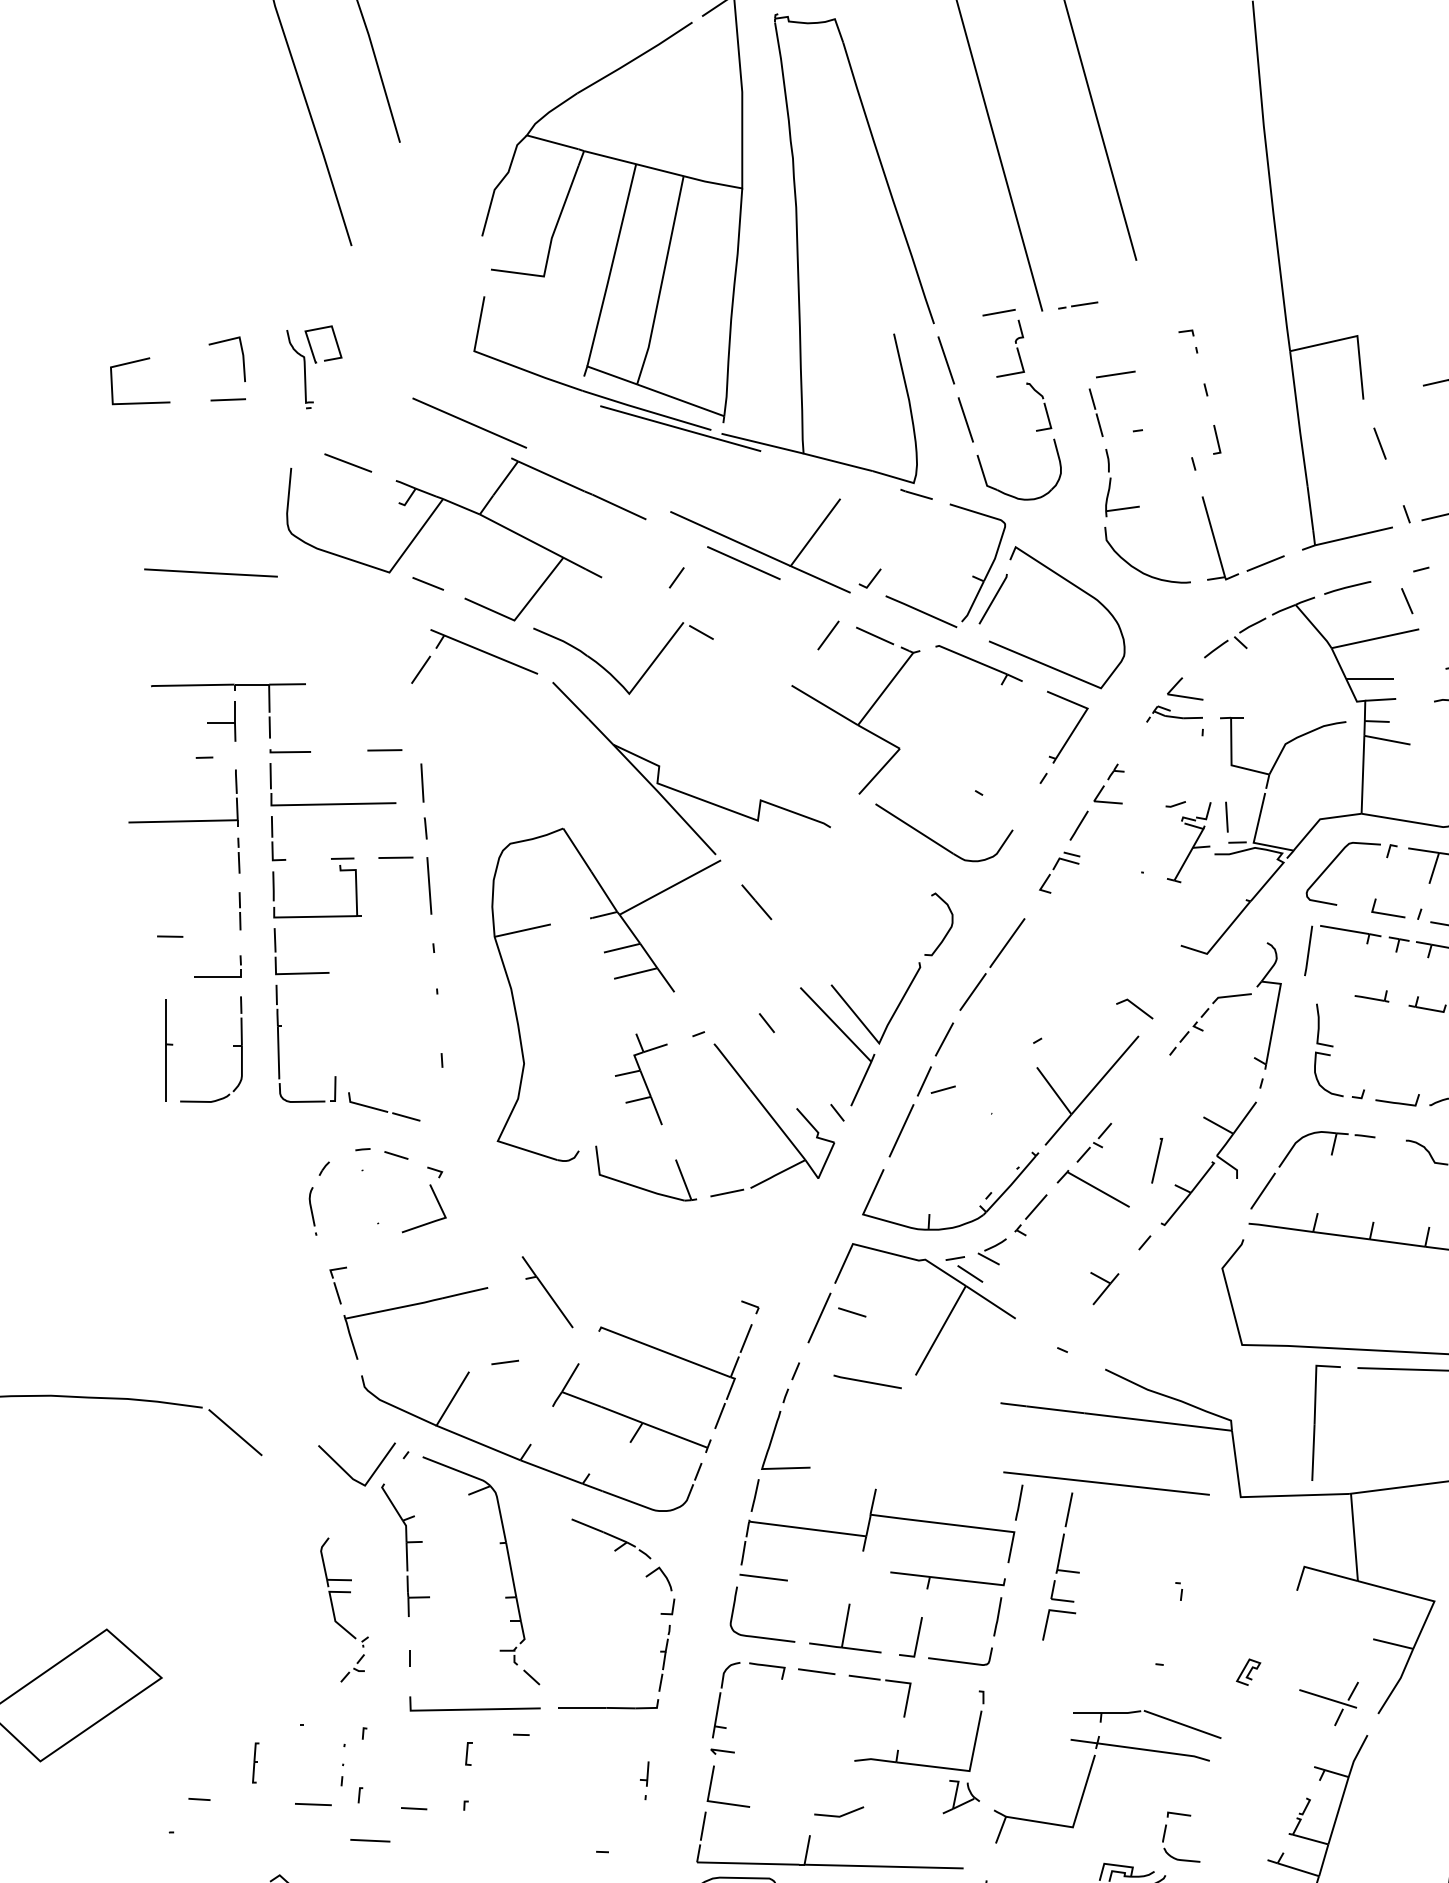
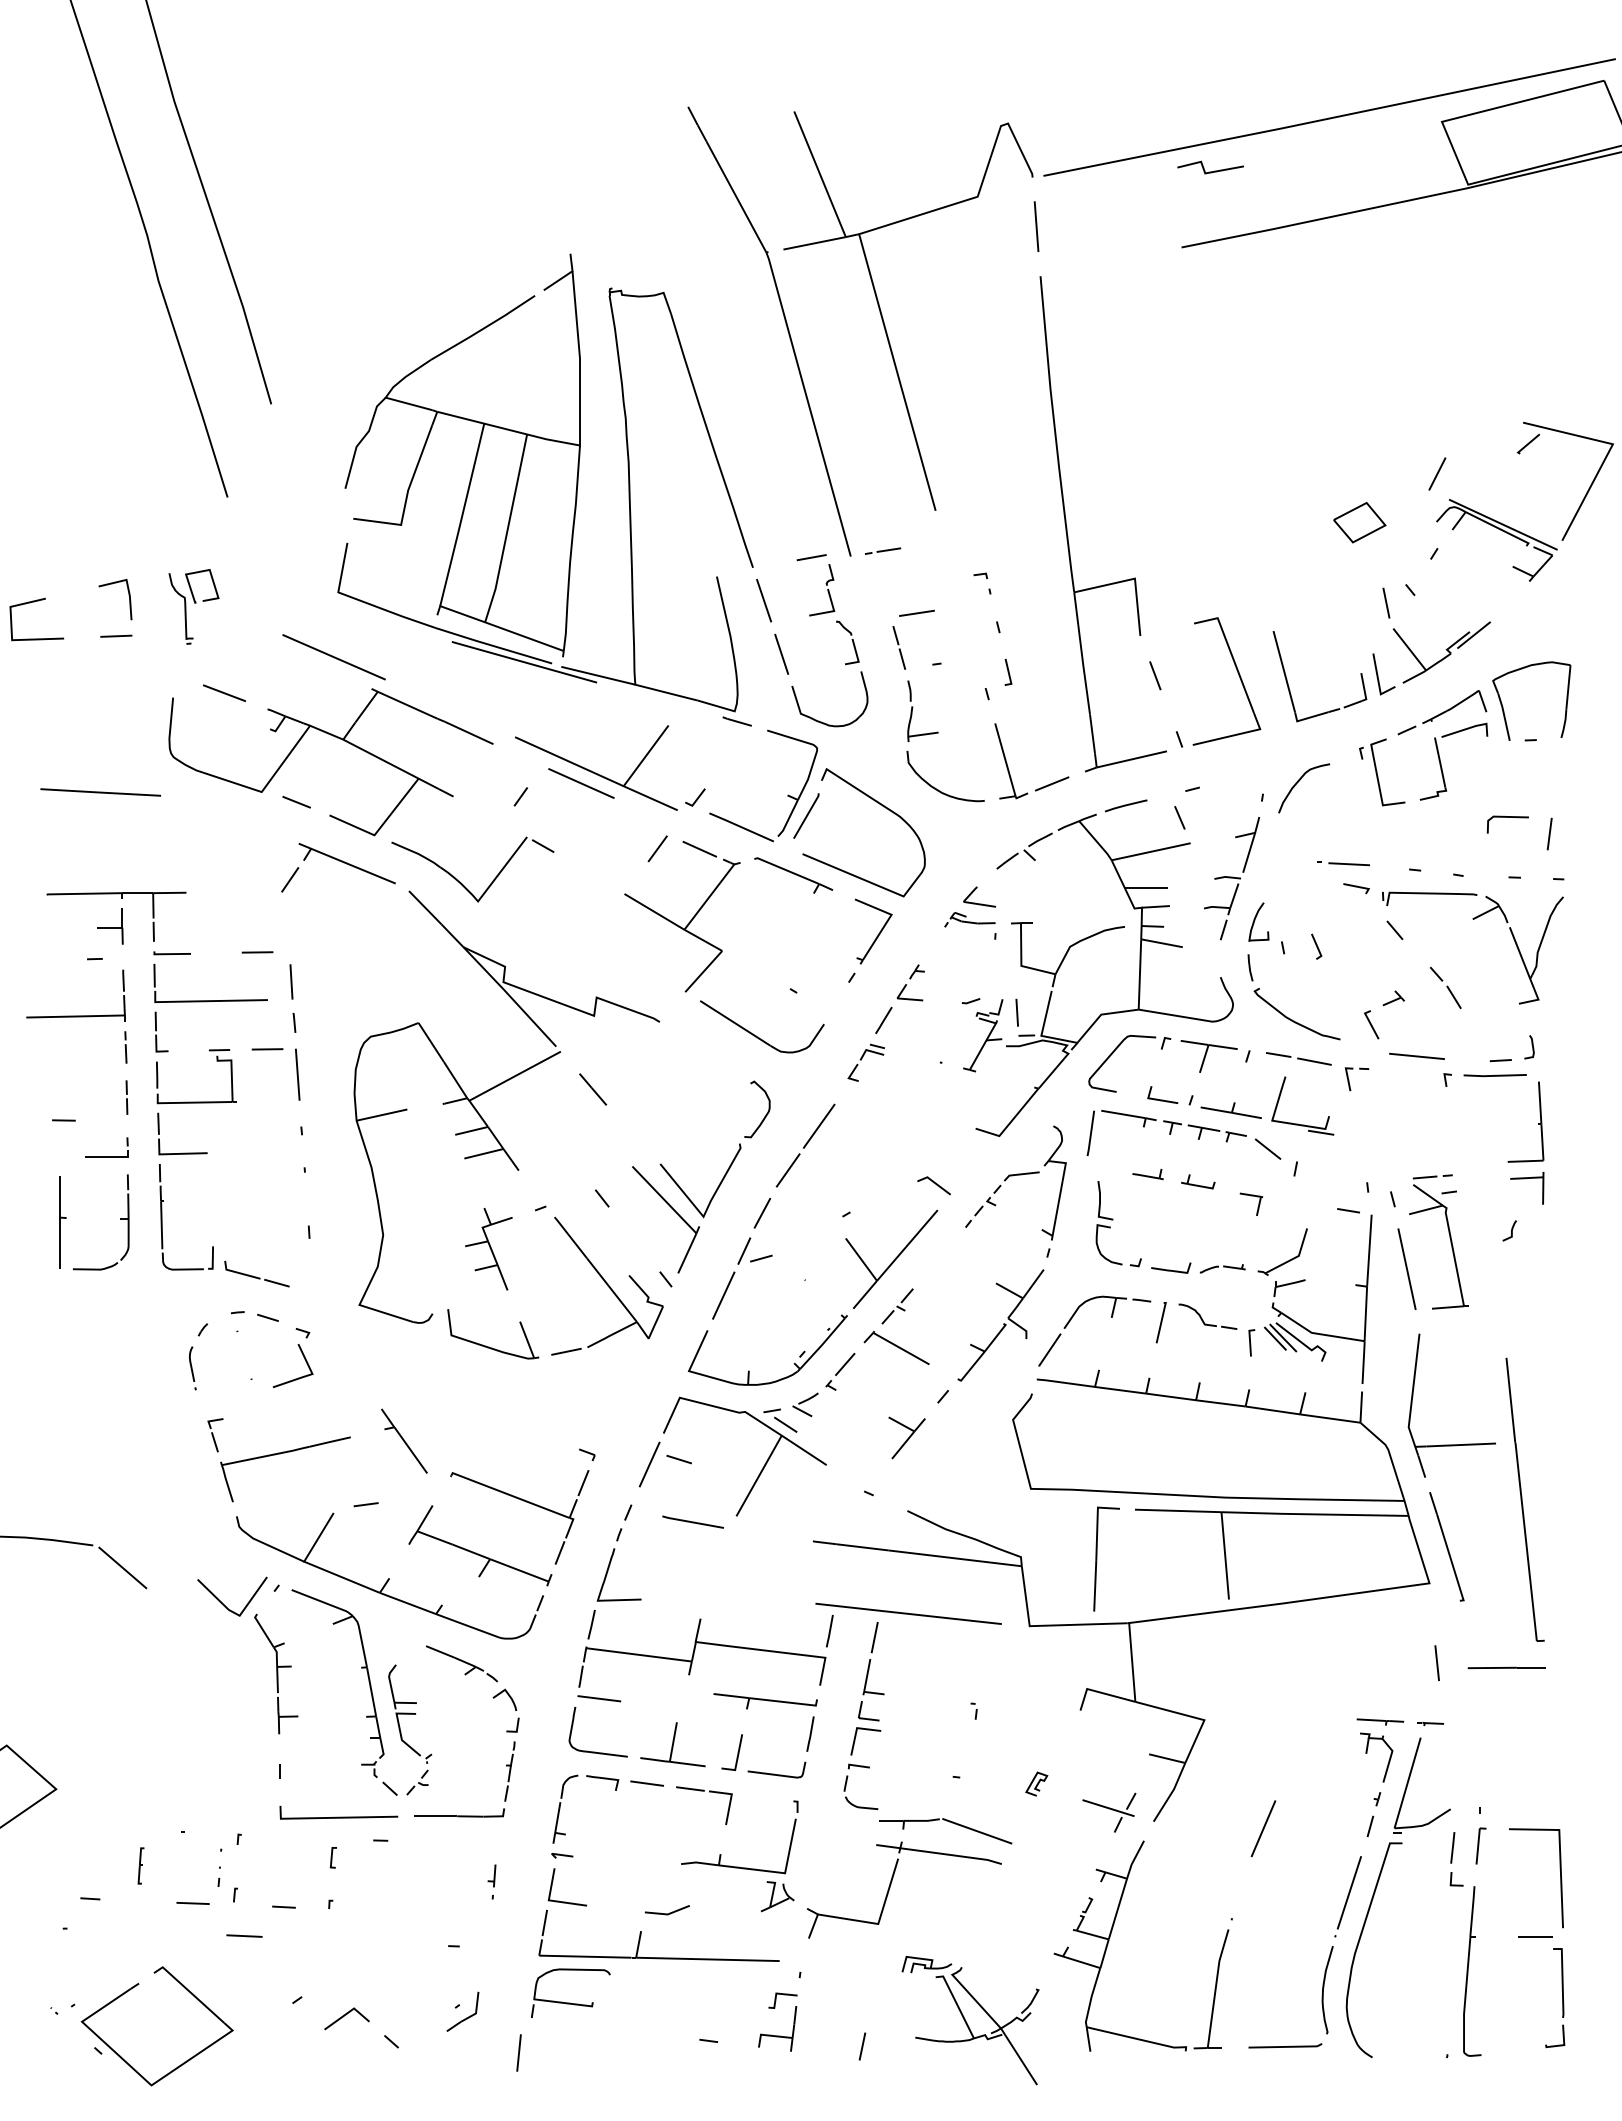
line: (1156, 1160) -> (1160, 1322), moved
part: (1104, 1288) -> (906, 1437), size x1.43
part: (334, 1611) -> (401, 1731), moved
part: (1166, 1832) -> (847, 1782), moved

